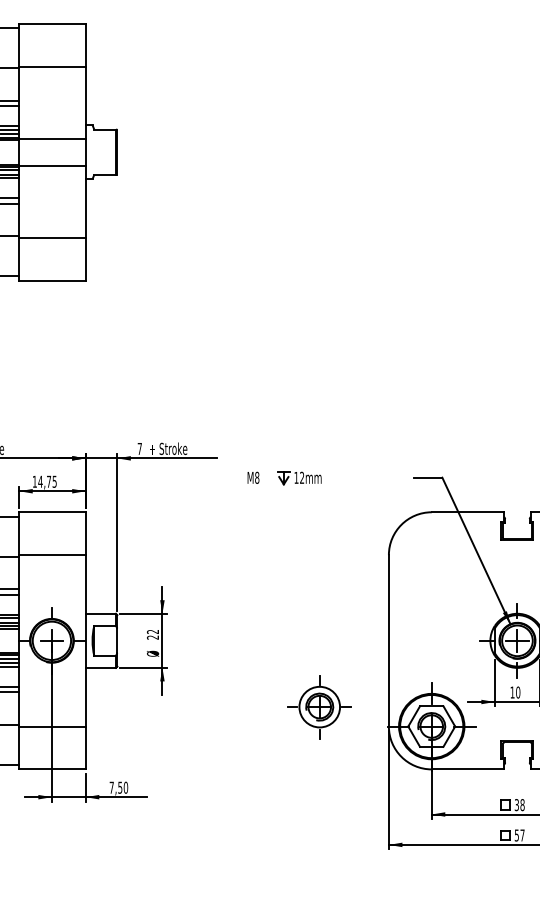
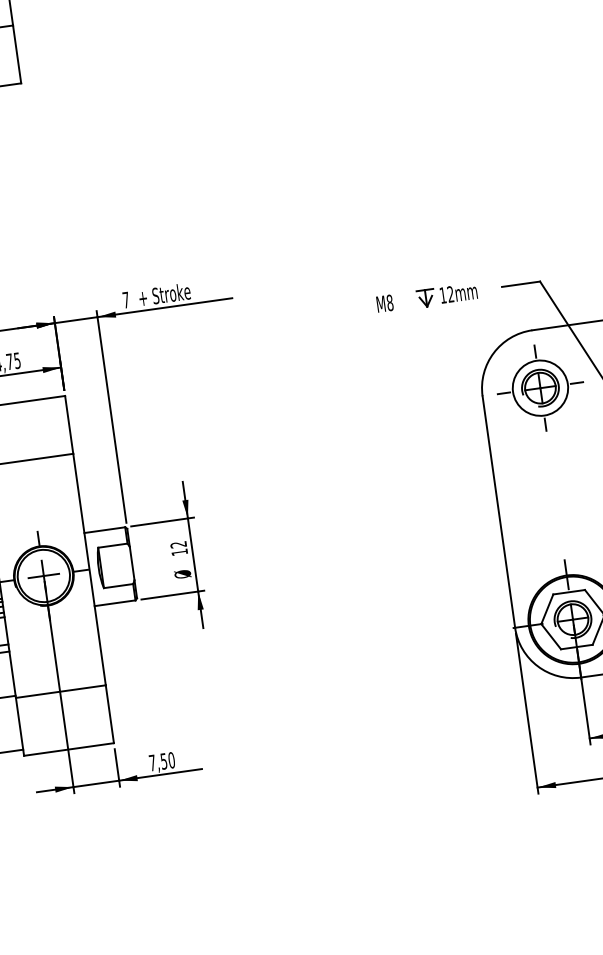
part: (284, 478) -> (427, 298), moved
text: (152, 637) -> (179, 552), 22 -> 12
part: (319, 707) -> (540, 388), moved

